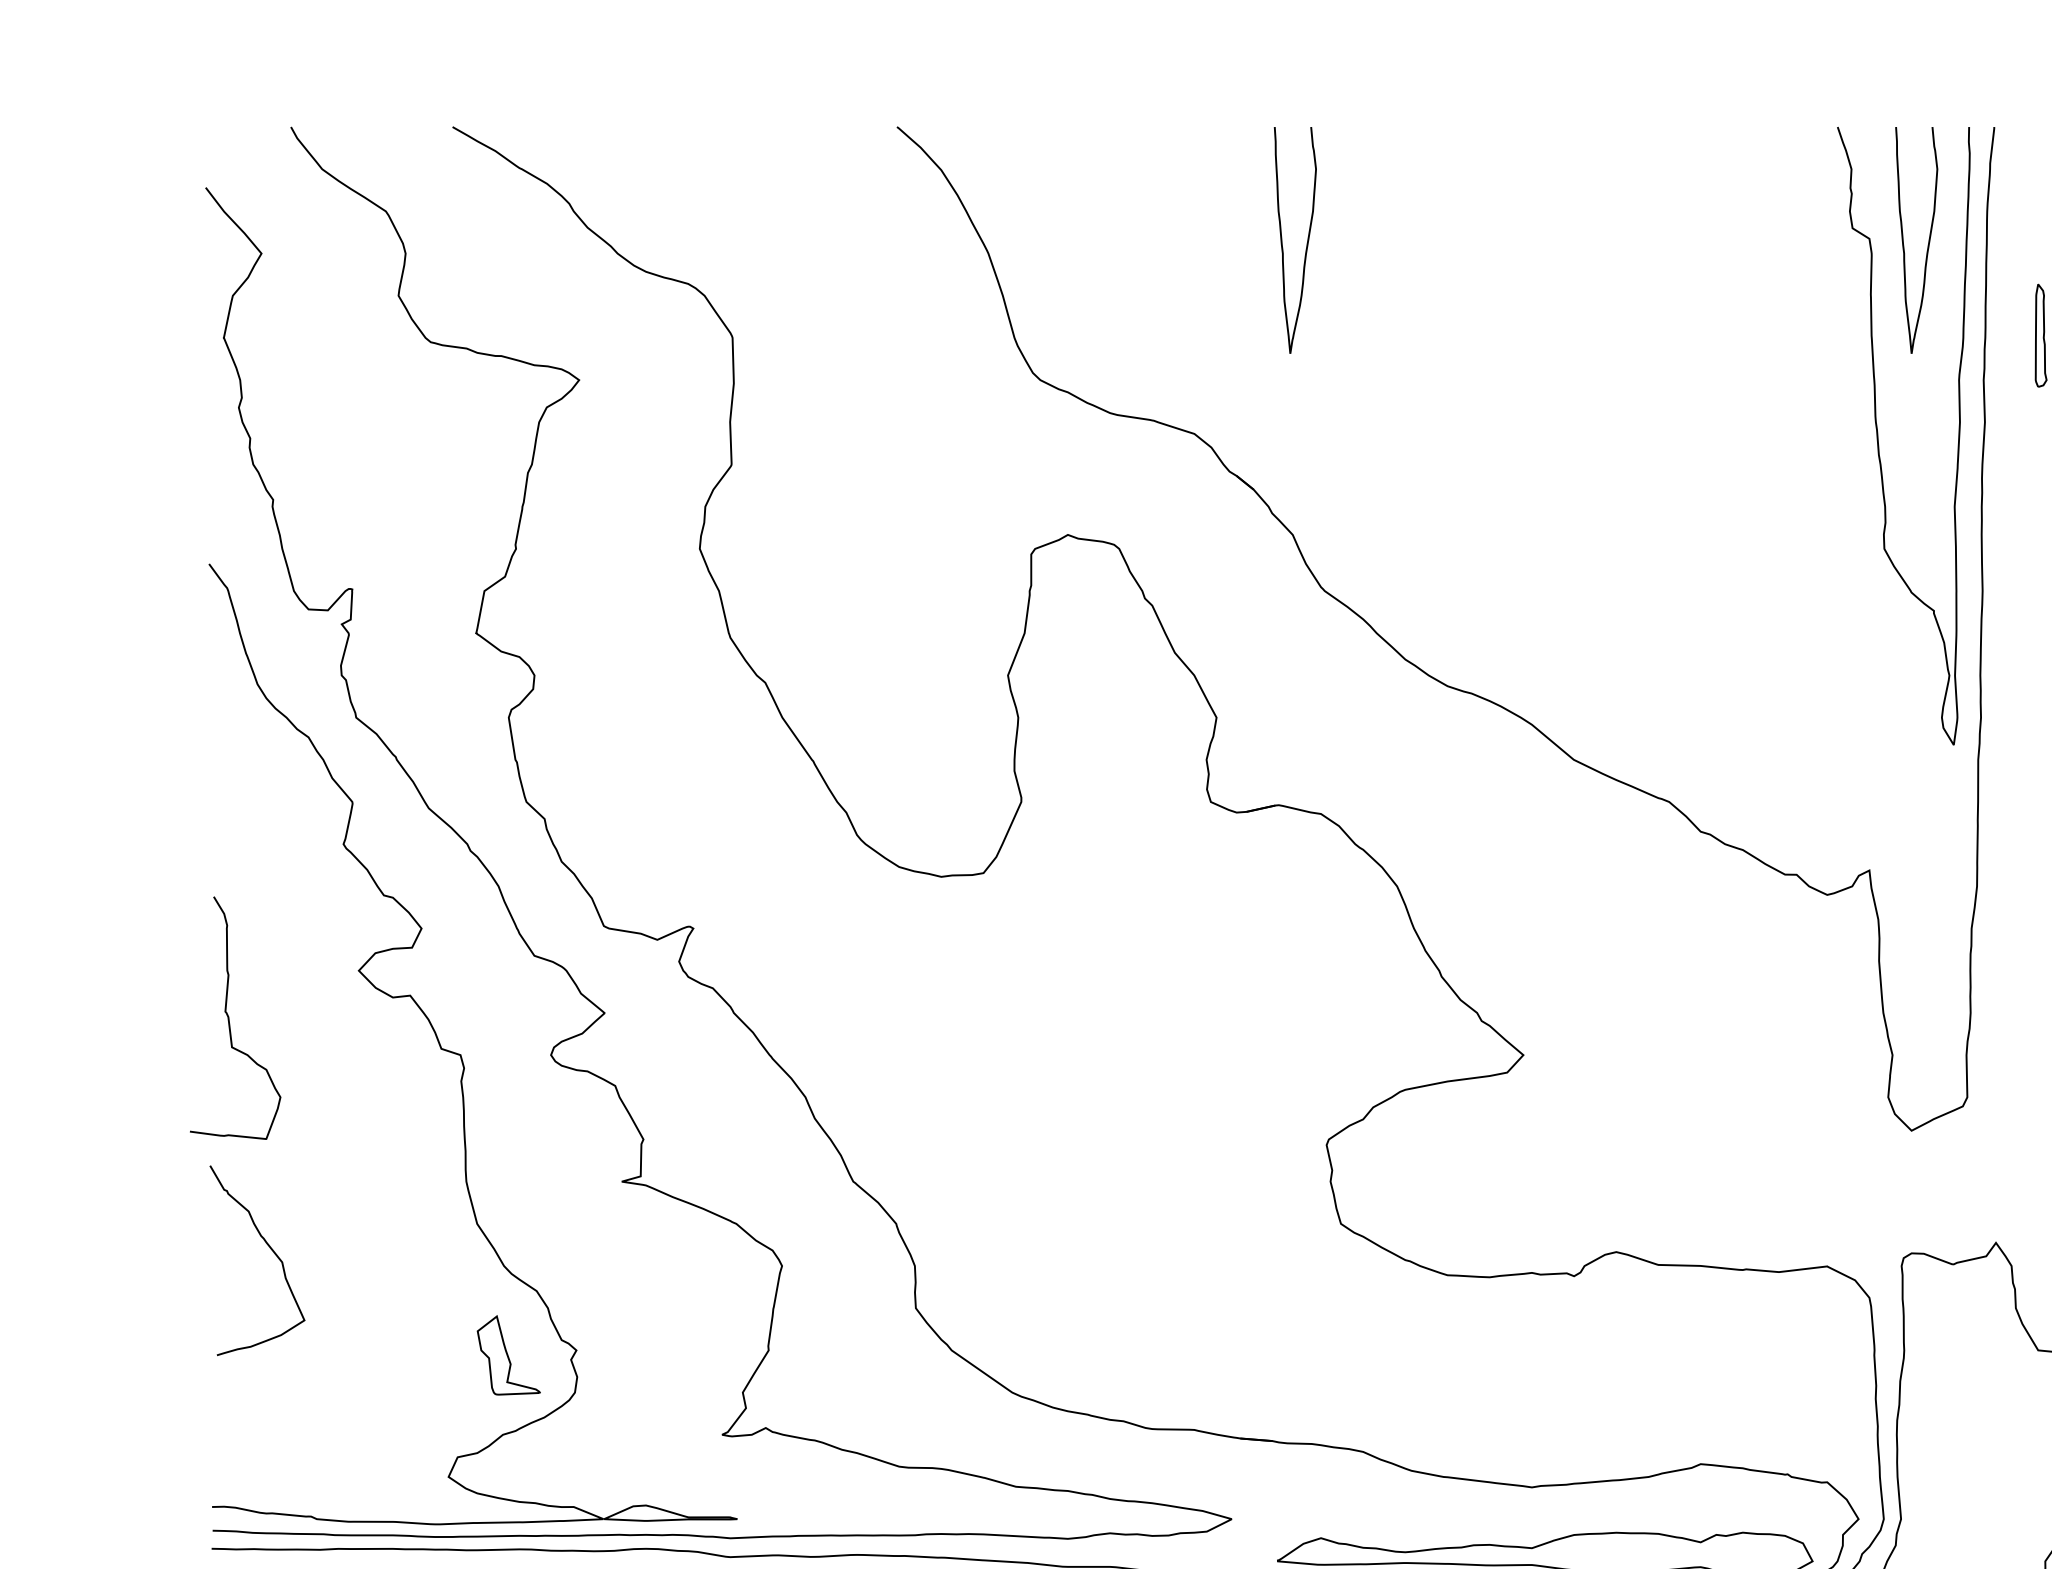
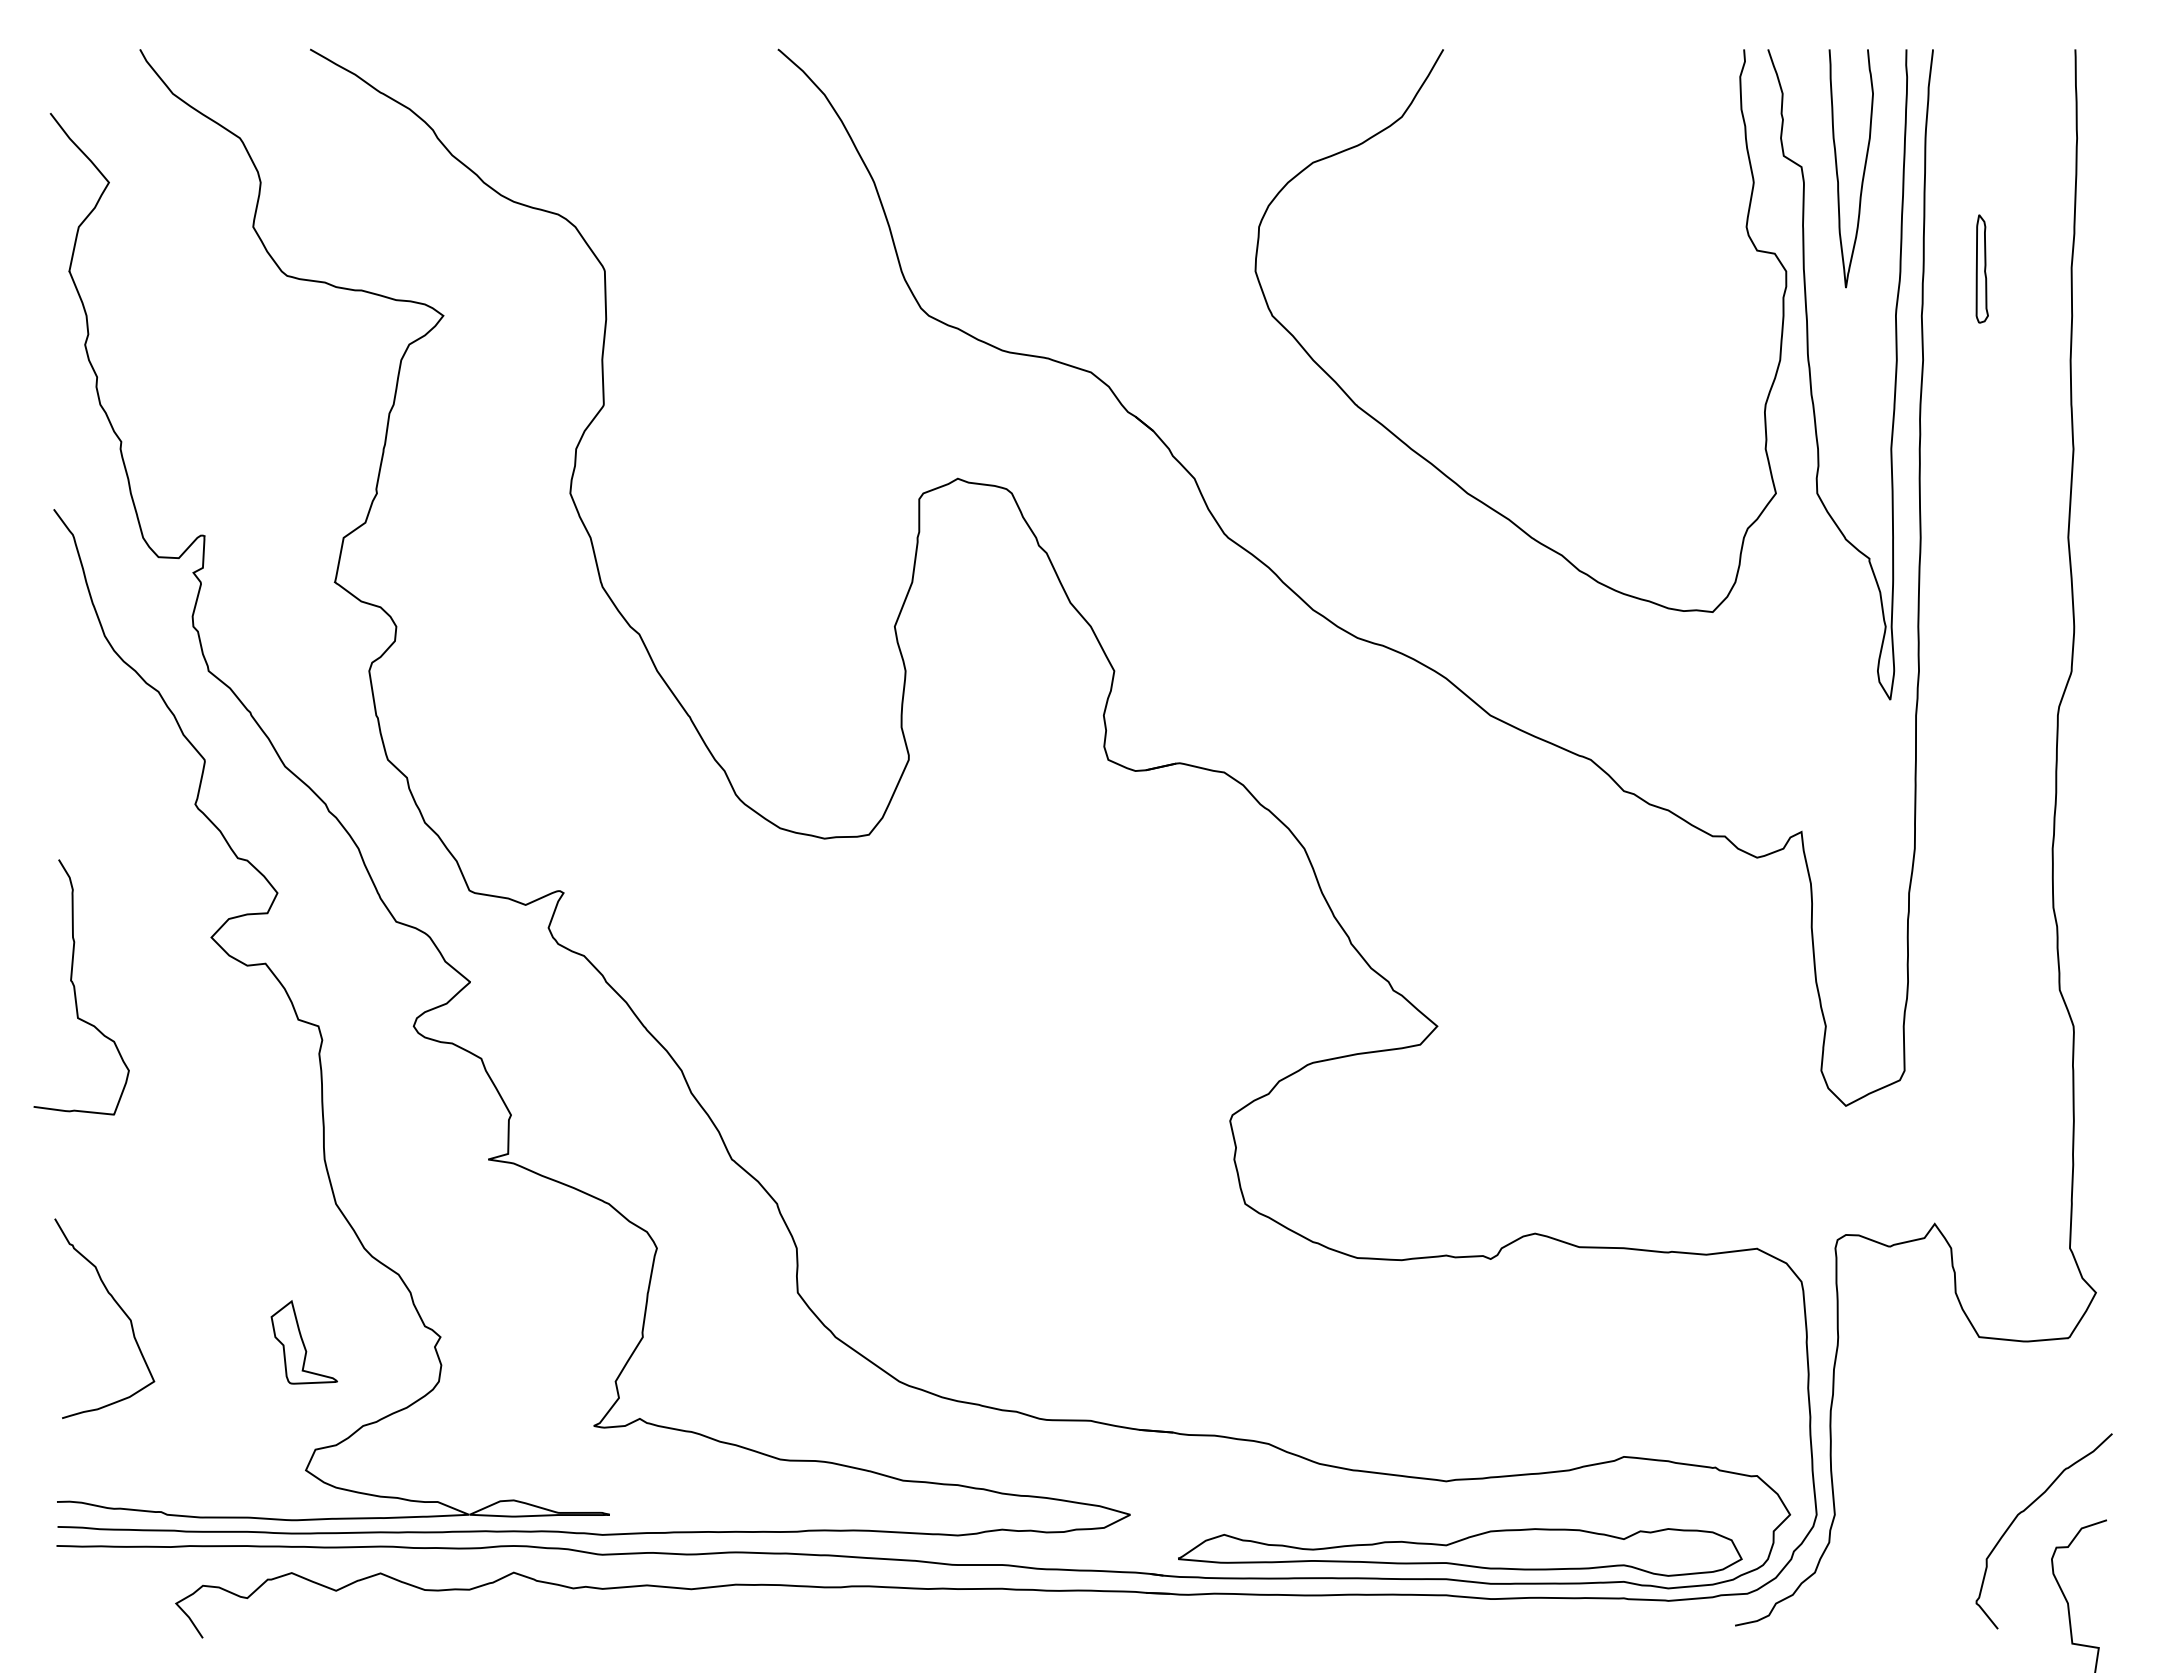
curve: (1282, 240) -> (1183, 168), removed
curve: (1510, 513) -> (1423, 456), added
curve: (272, 1251) -> (120, 1309), moved
part: (508, 1355) -> (303, 1342), moved

